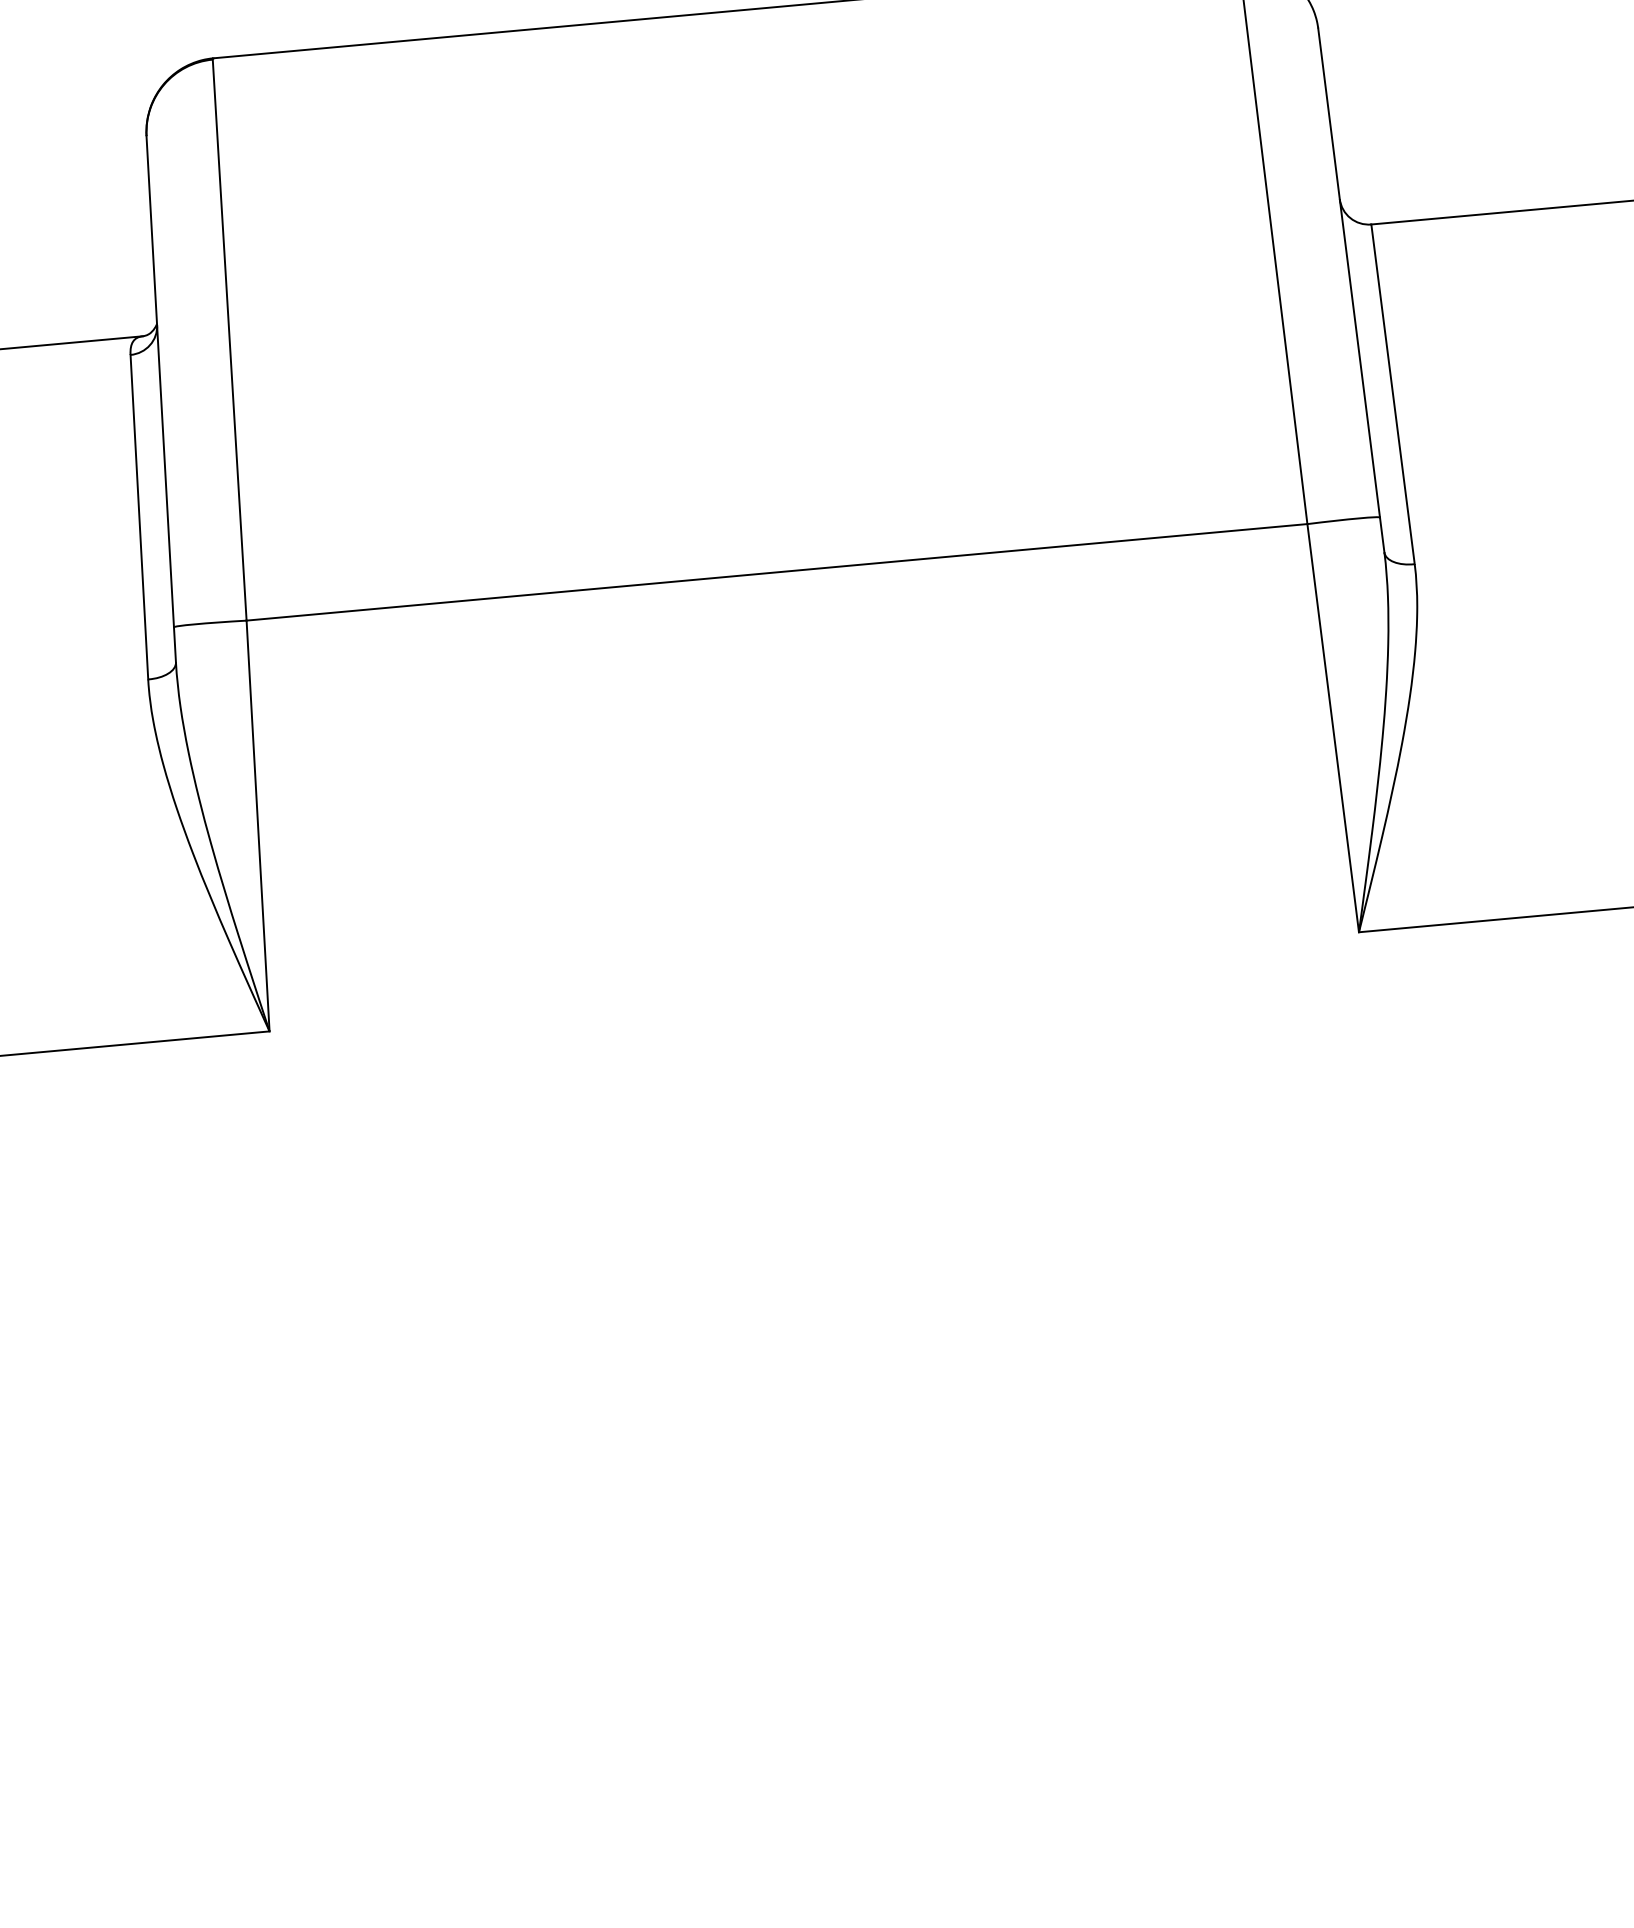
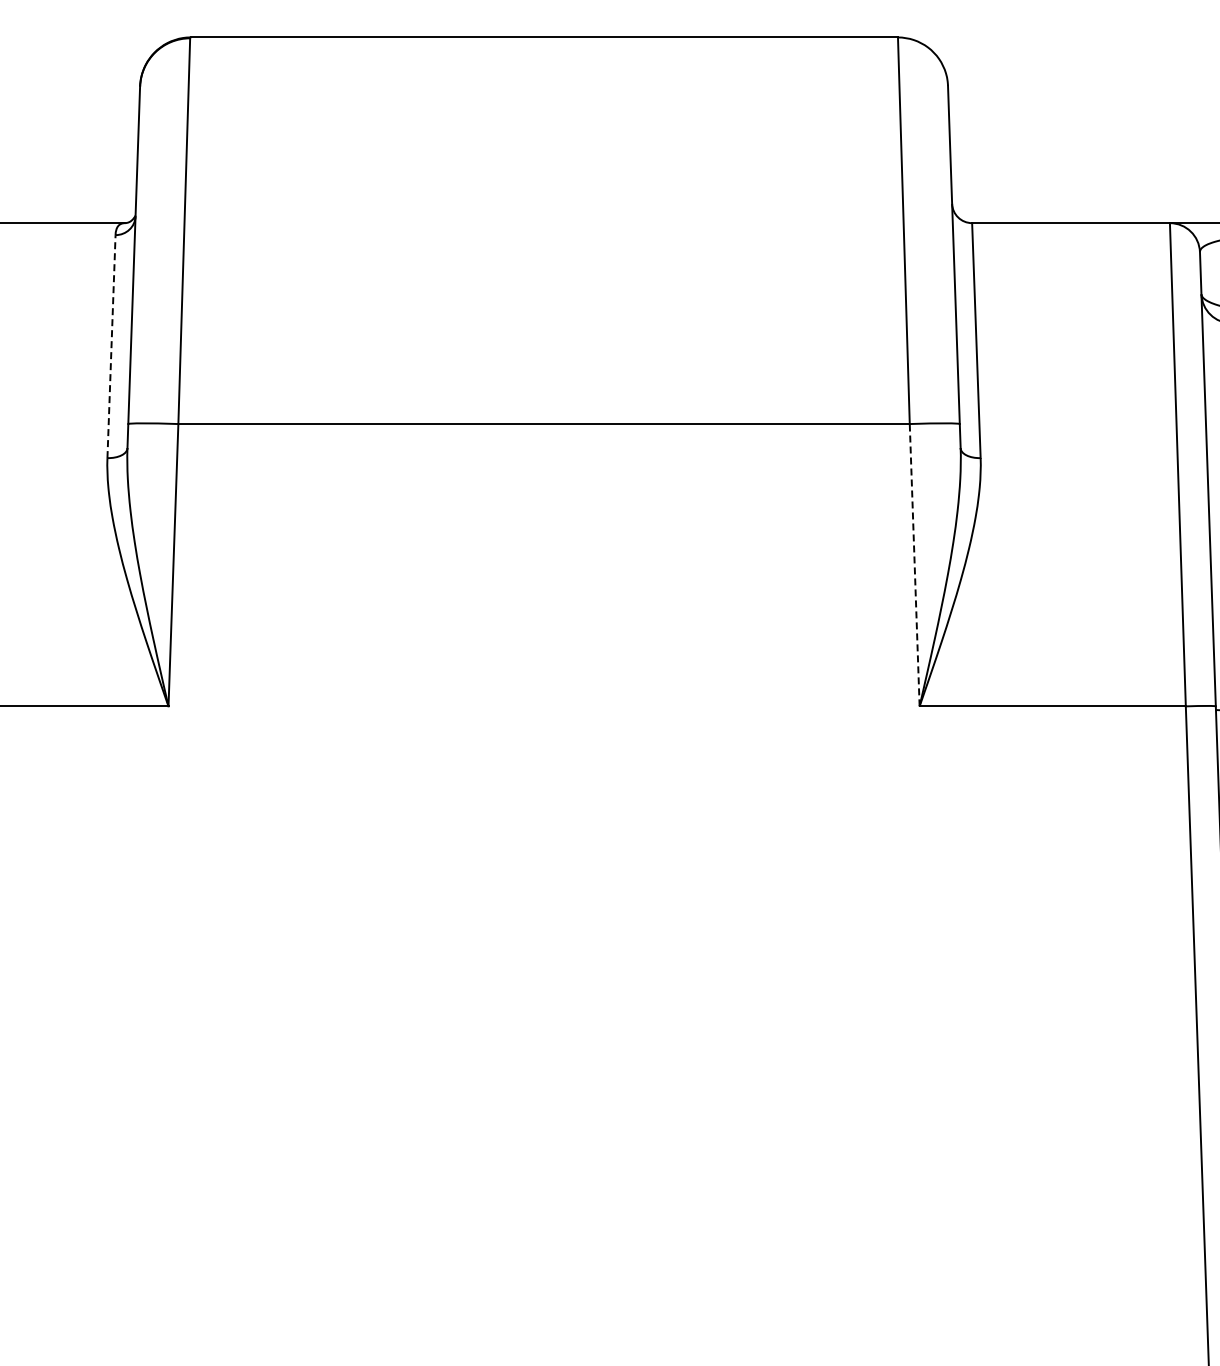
line: (139, 516) -> (111, 346), solid -> dashed
line: (1332, 727) -> (914, 564), solid -> dashed

